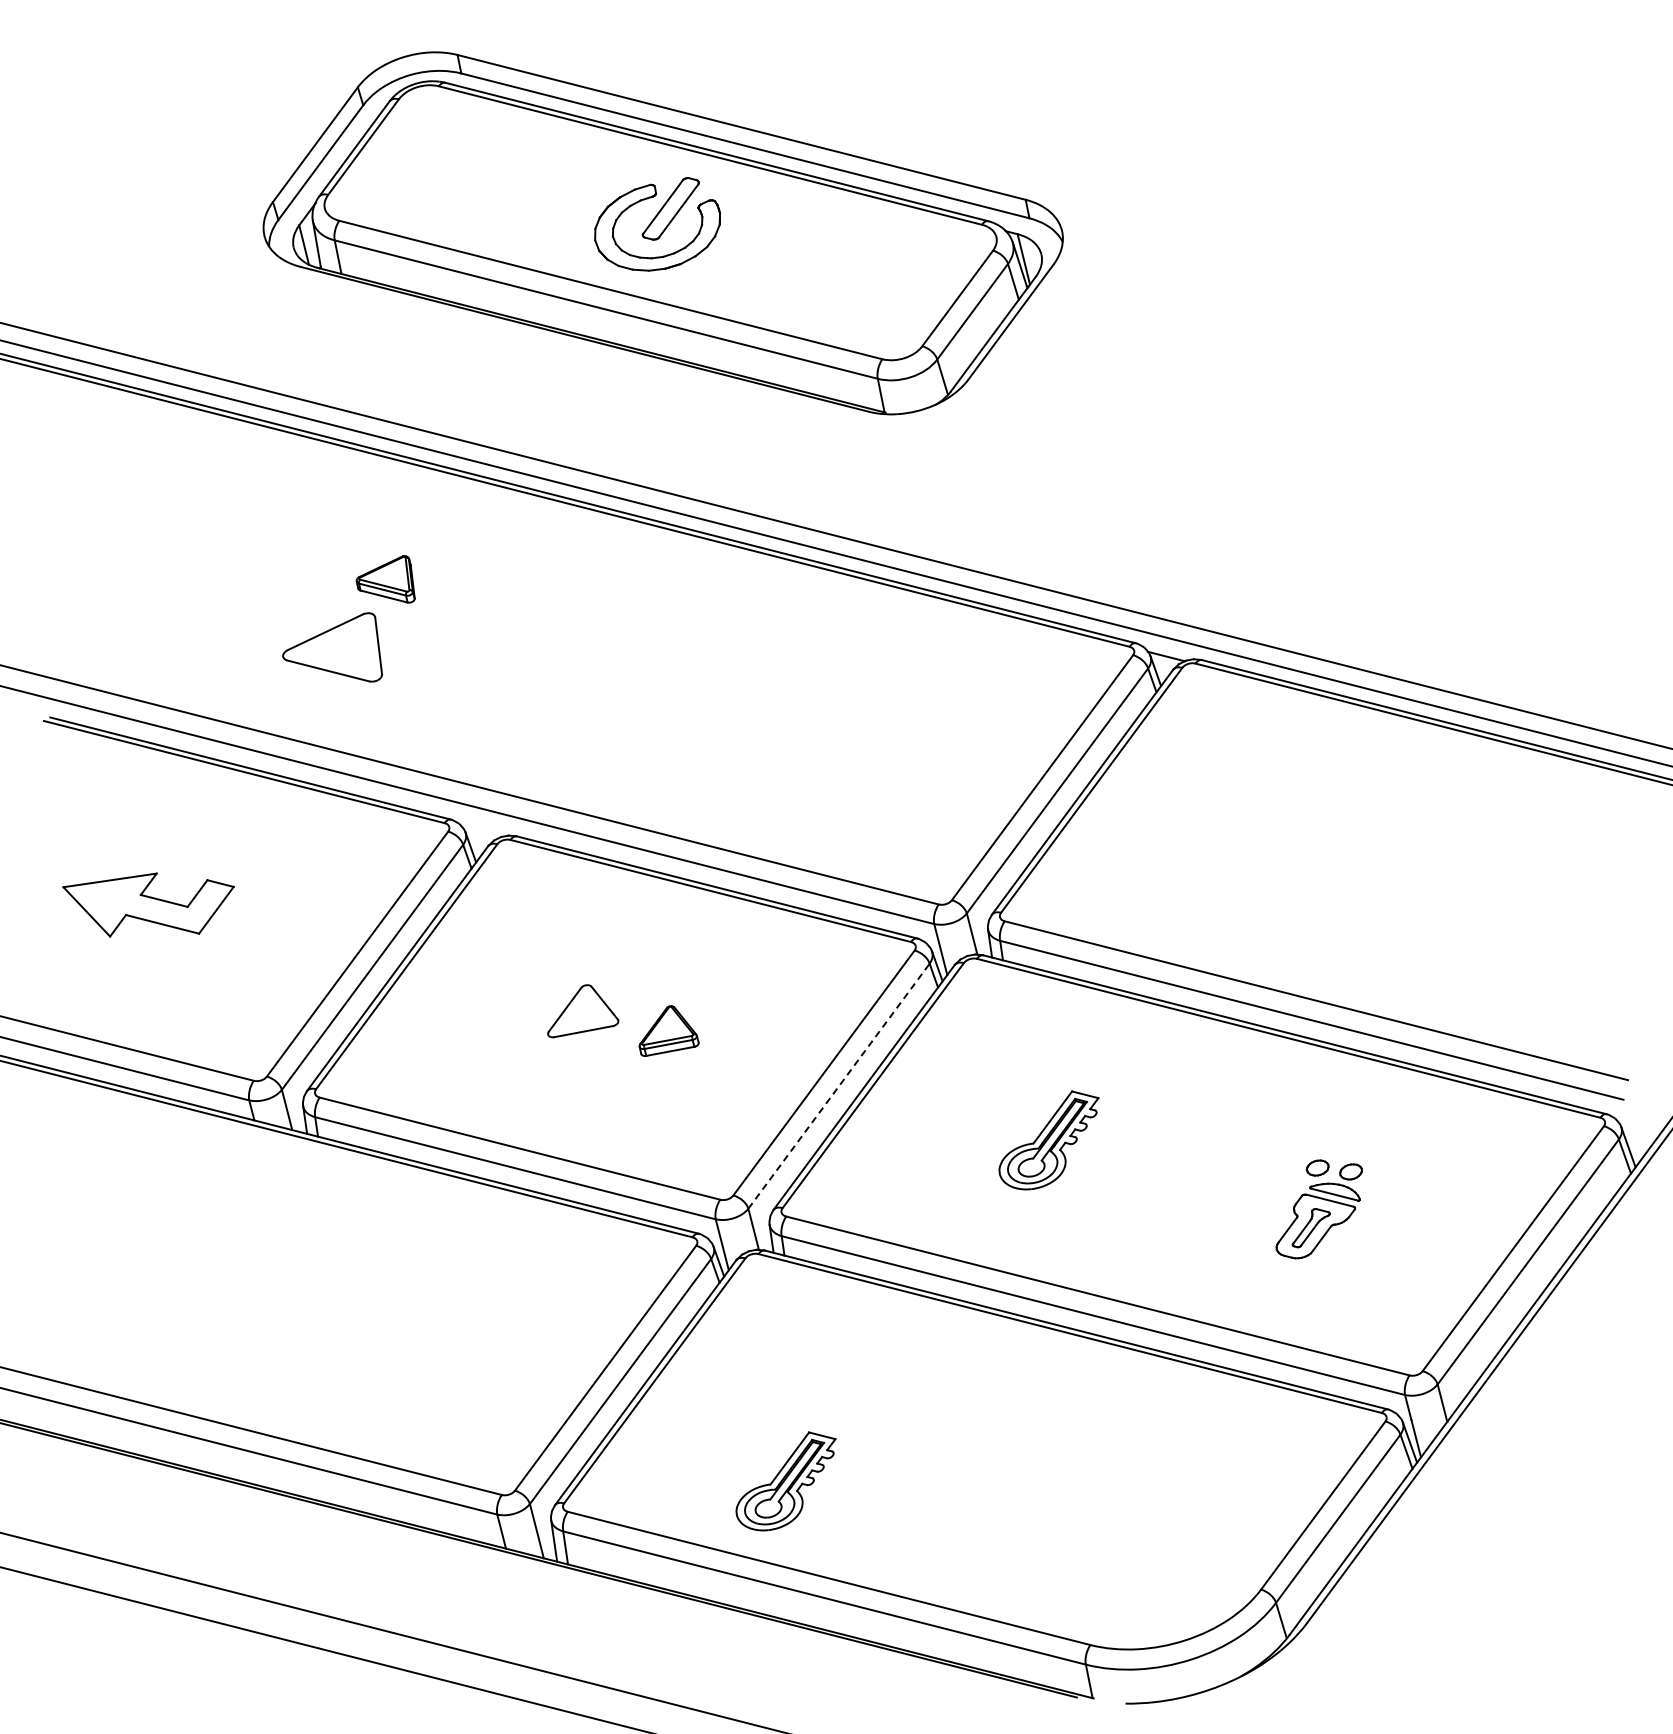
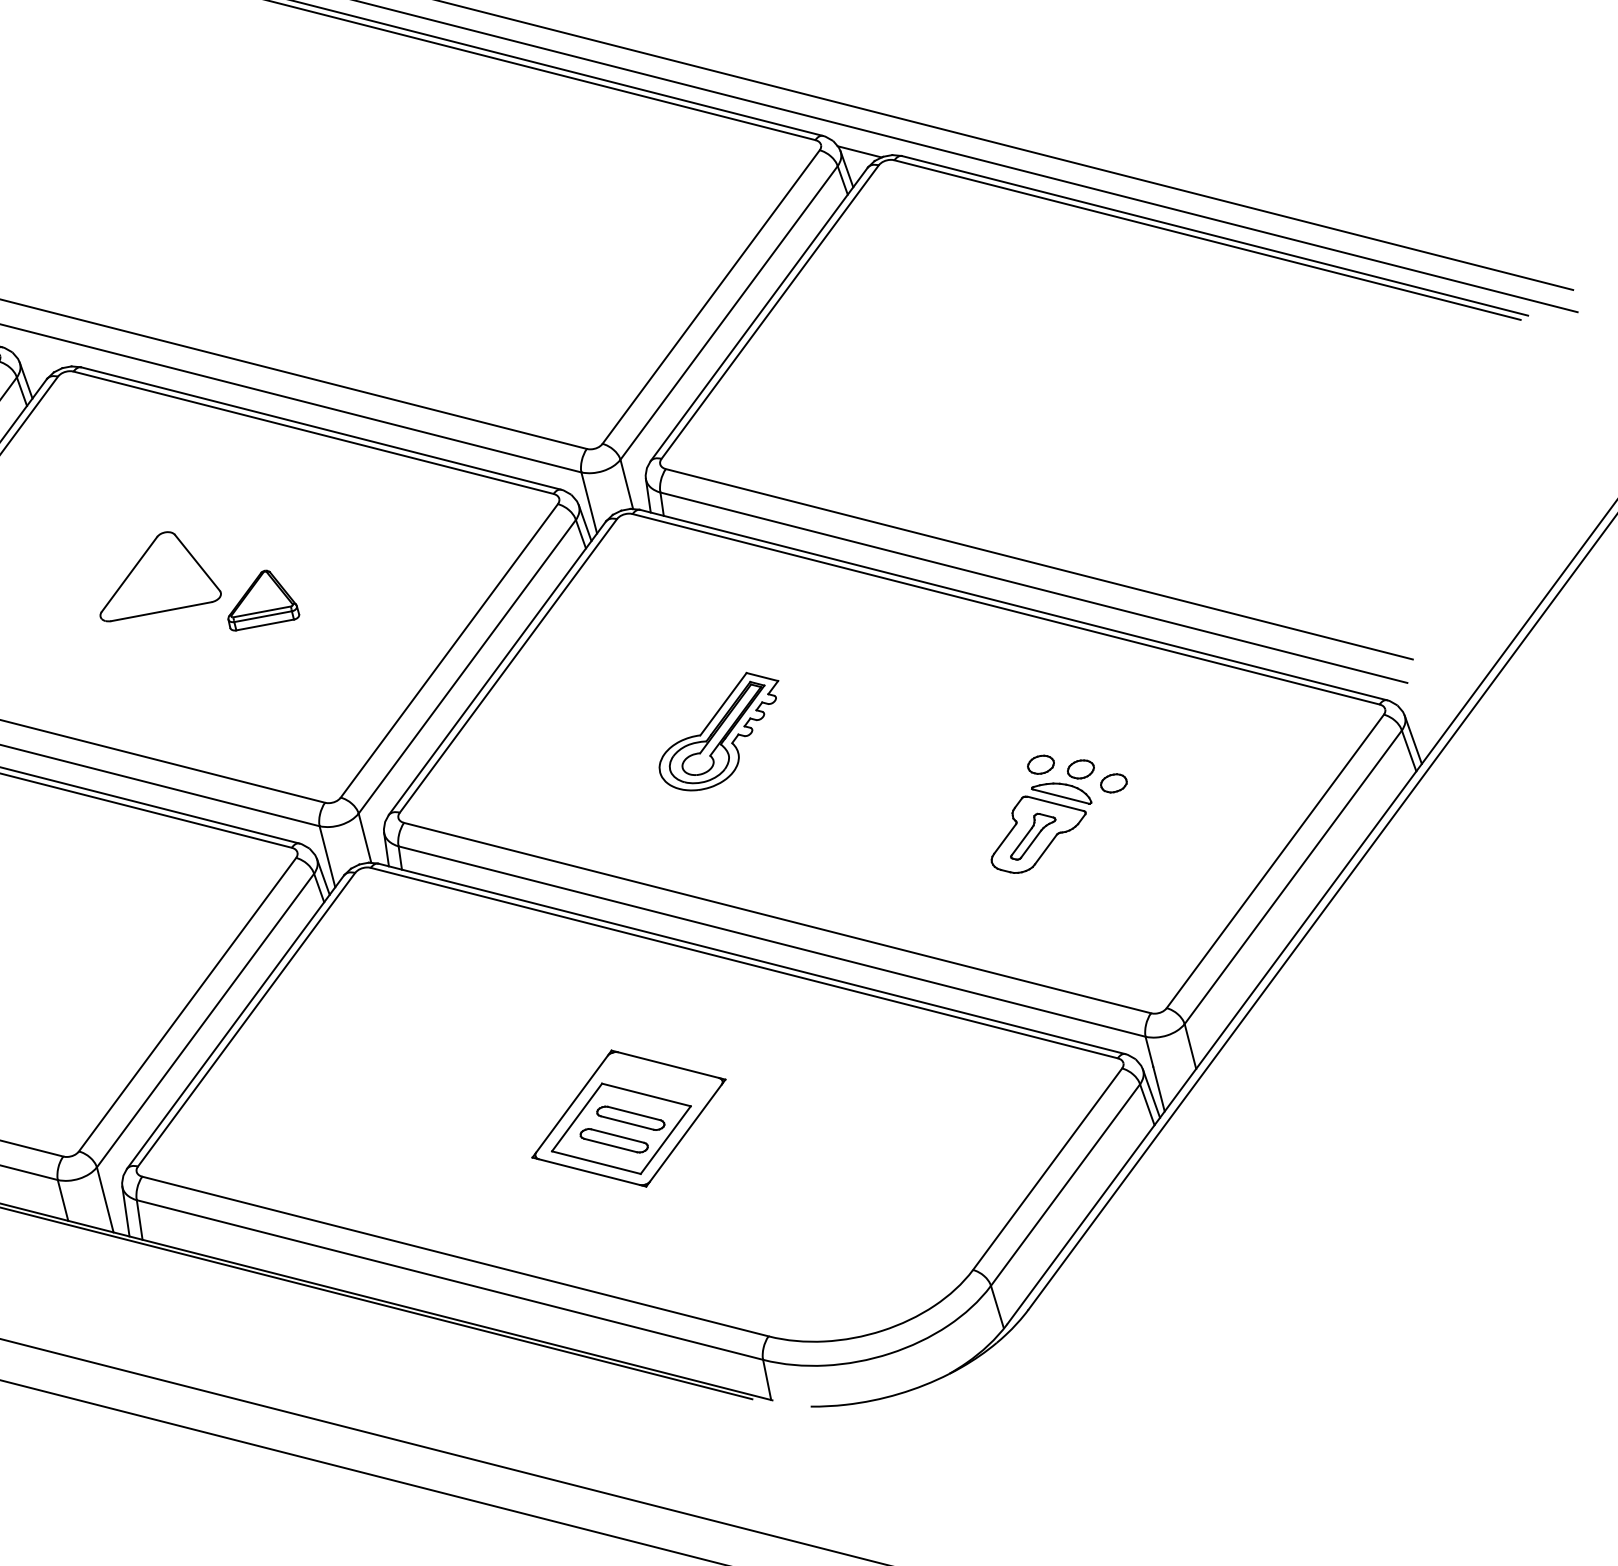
part: (583, 1011) -> (161, 577), size x1.43
line: (839, 1085) -> (467, 665), dashed -> solid
part: (1378, 1183) -> (1113, 783), added
part: (973, 1463) -> (628, 1118), added
part: (785, 1481) -> (403, 1140), removed

